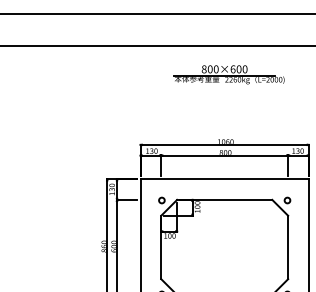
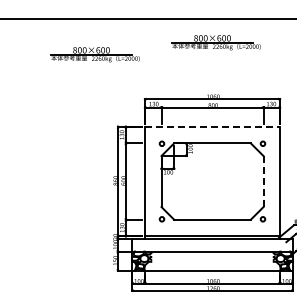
part: (77, 89) -> (94, 54), added
line: (224, 179) -> (212, 126), solid -> dashed
line: (288, 247) -> (263, 181), solid -> dashed

